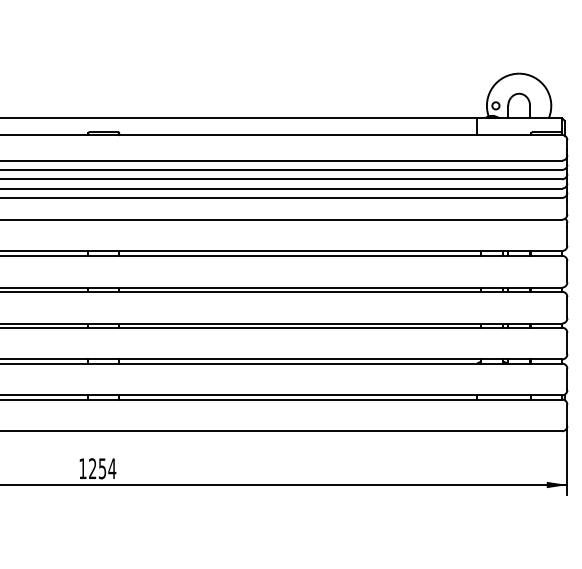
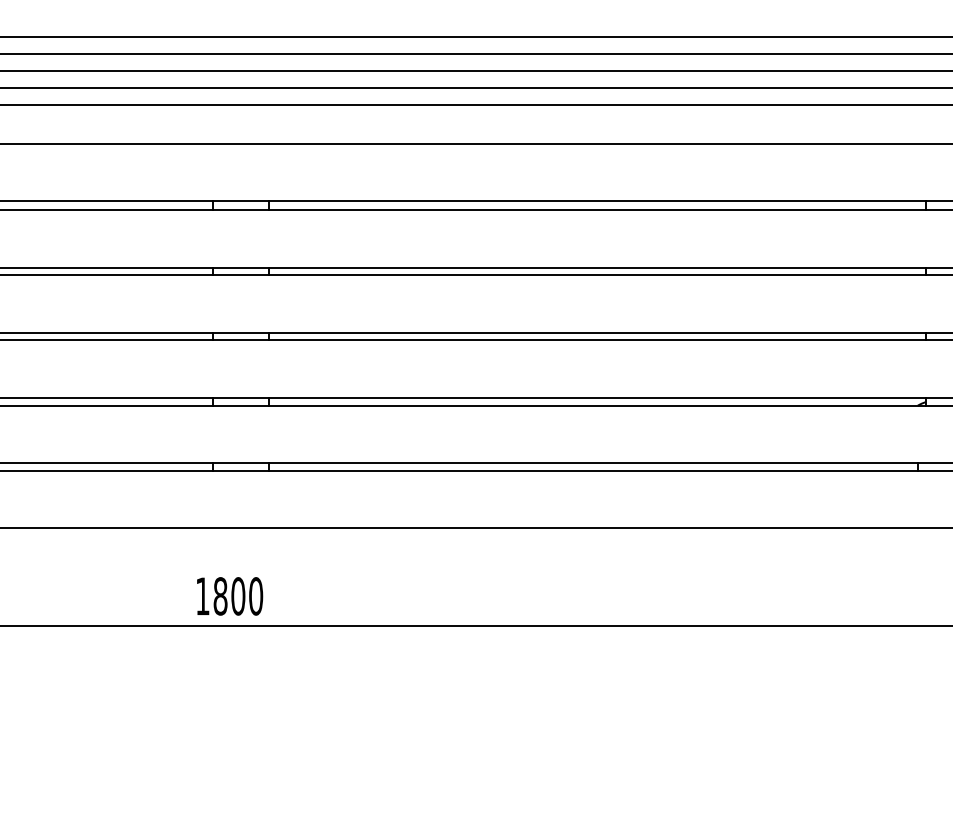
text: (102, 468) -> (238, 595), 1254 -> 1800

